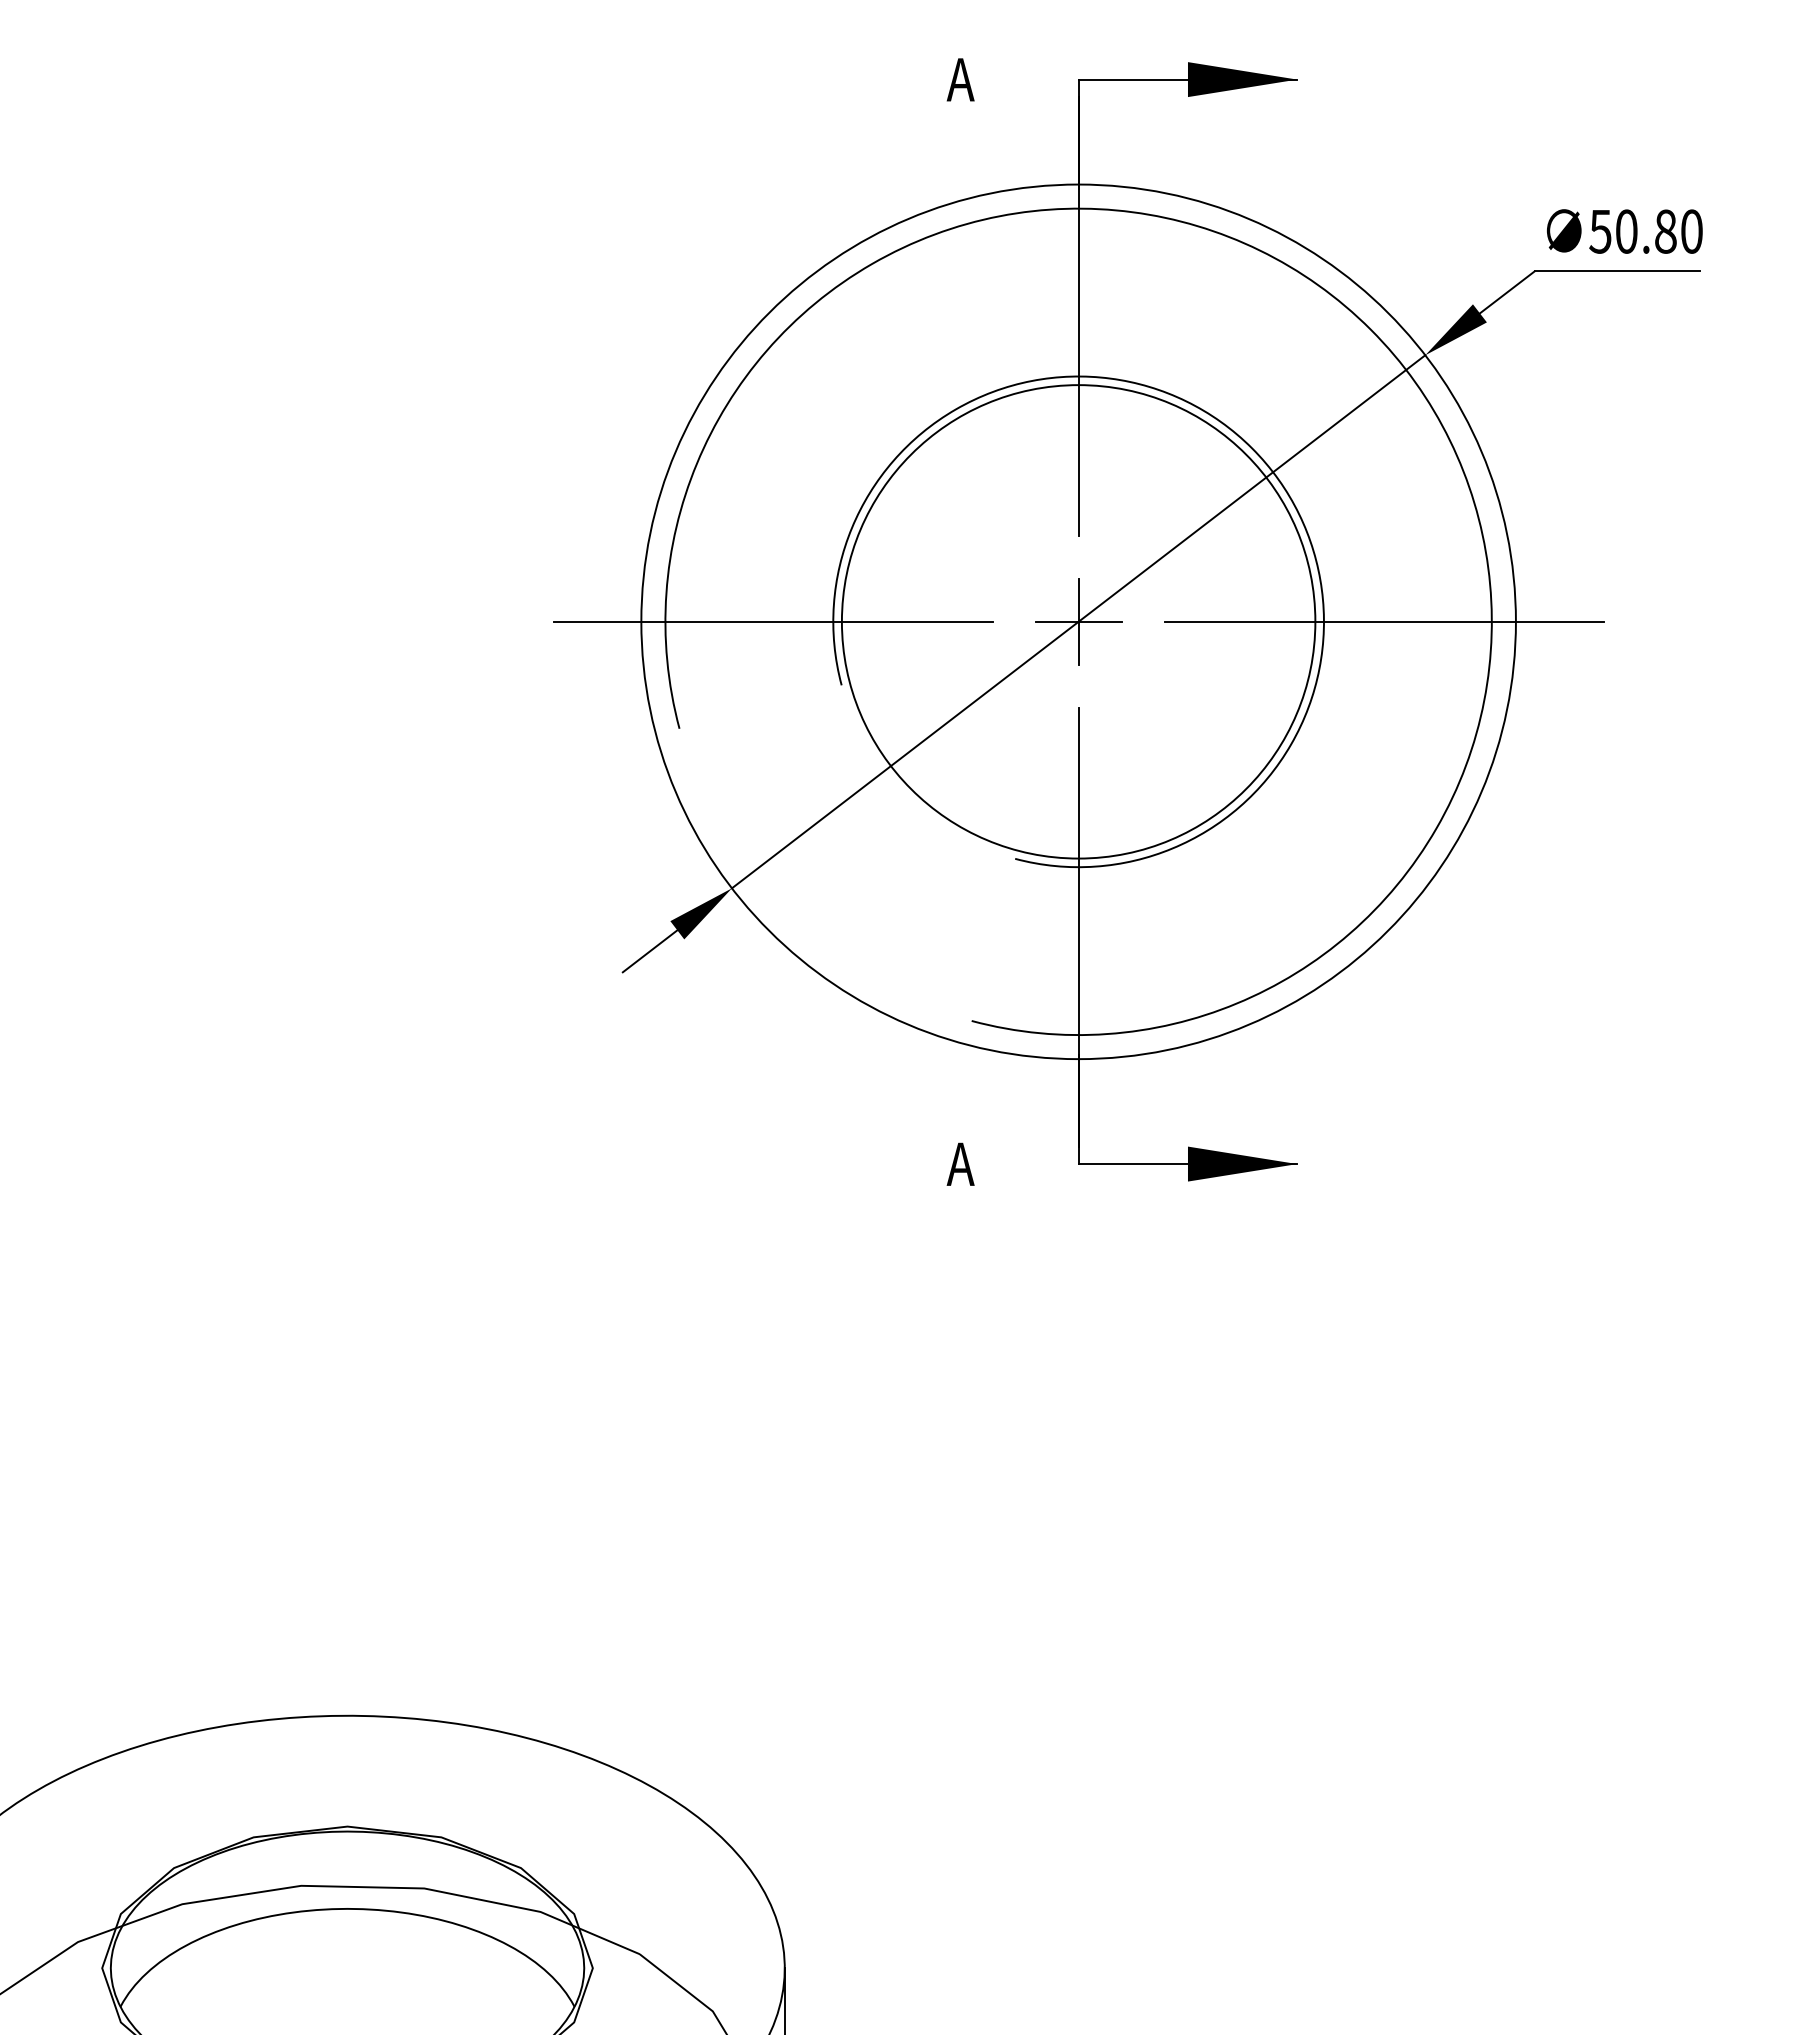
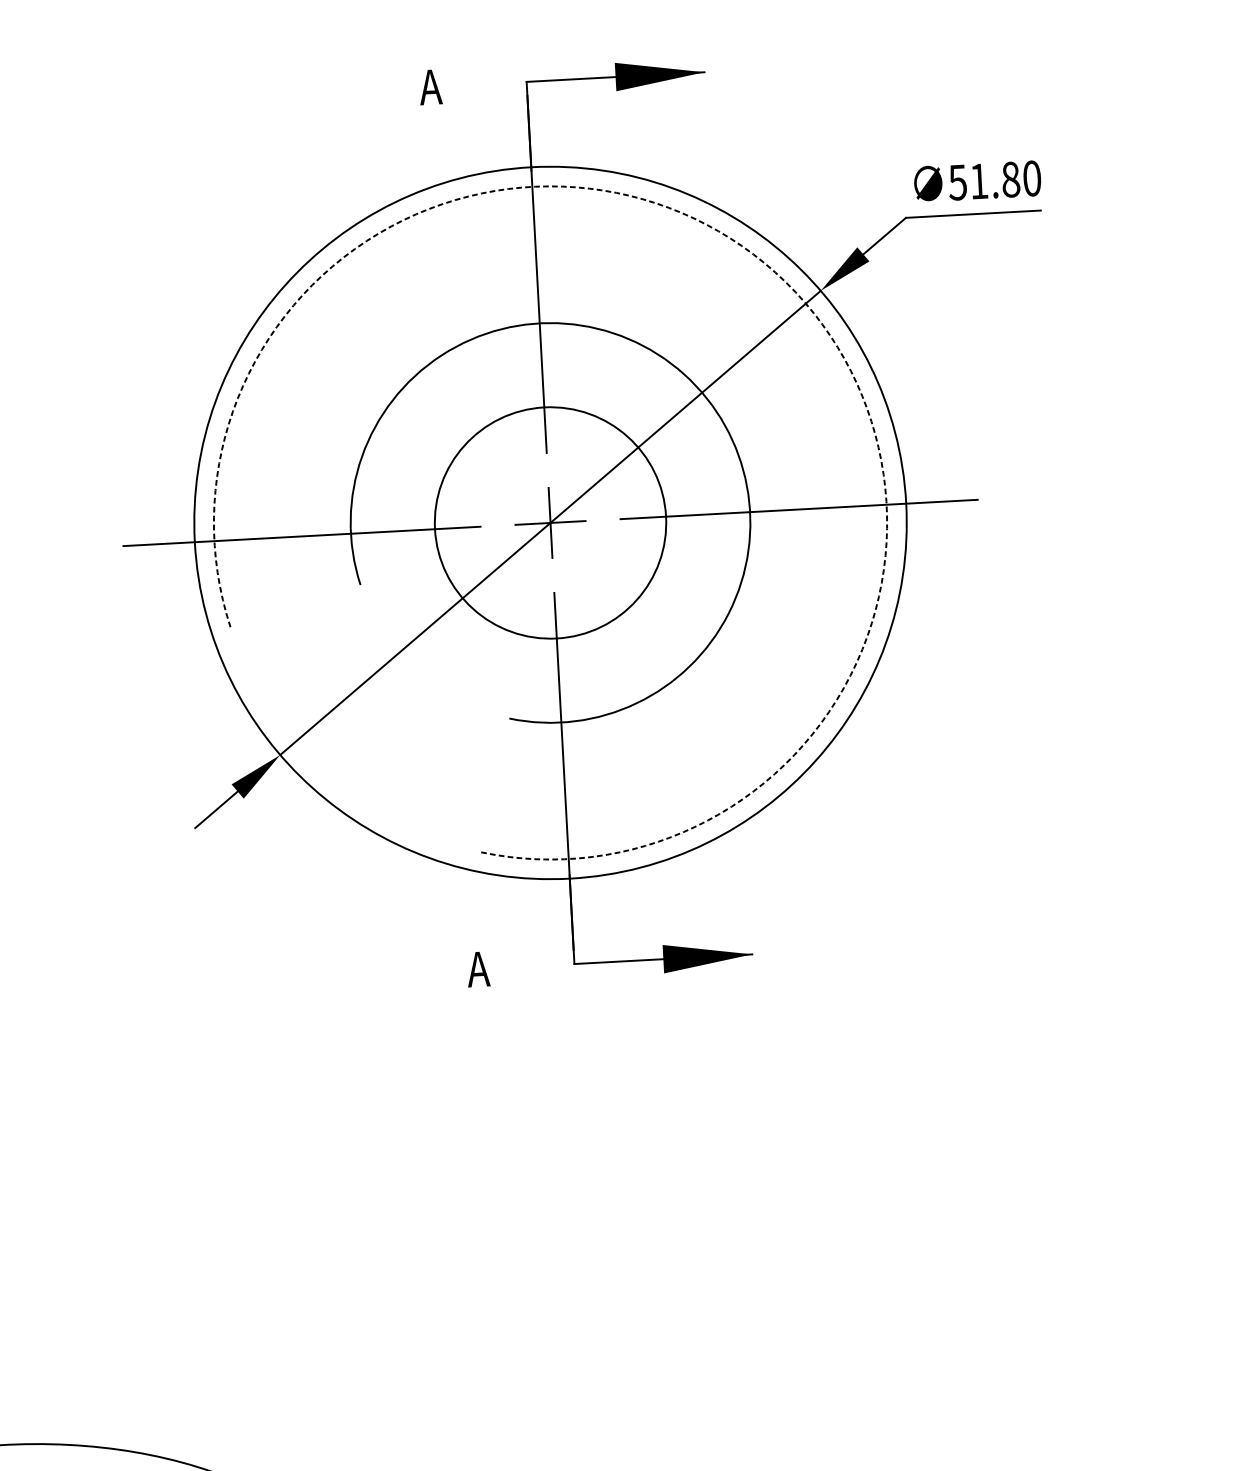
text: (1626, 231) -> (978, 181), 50.80 -> 51.80
arc: (1370, 329) -> (775, 272), solid -> dashed
circle: (1078, 621) -> (550, 522), size x0.6

